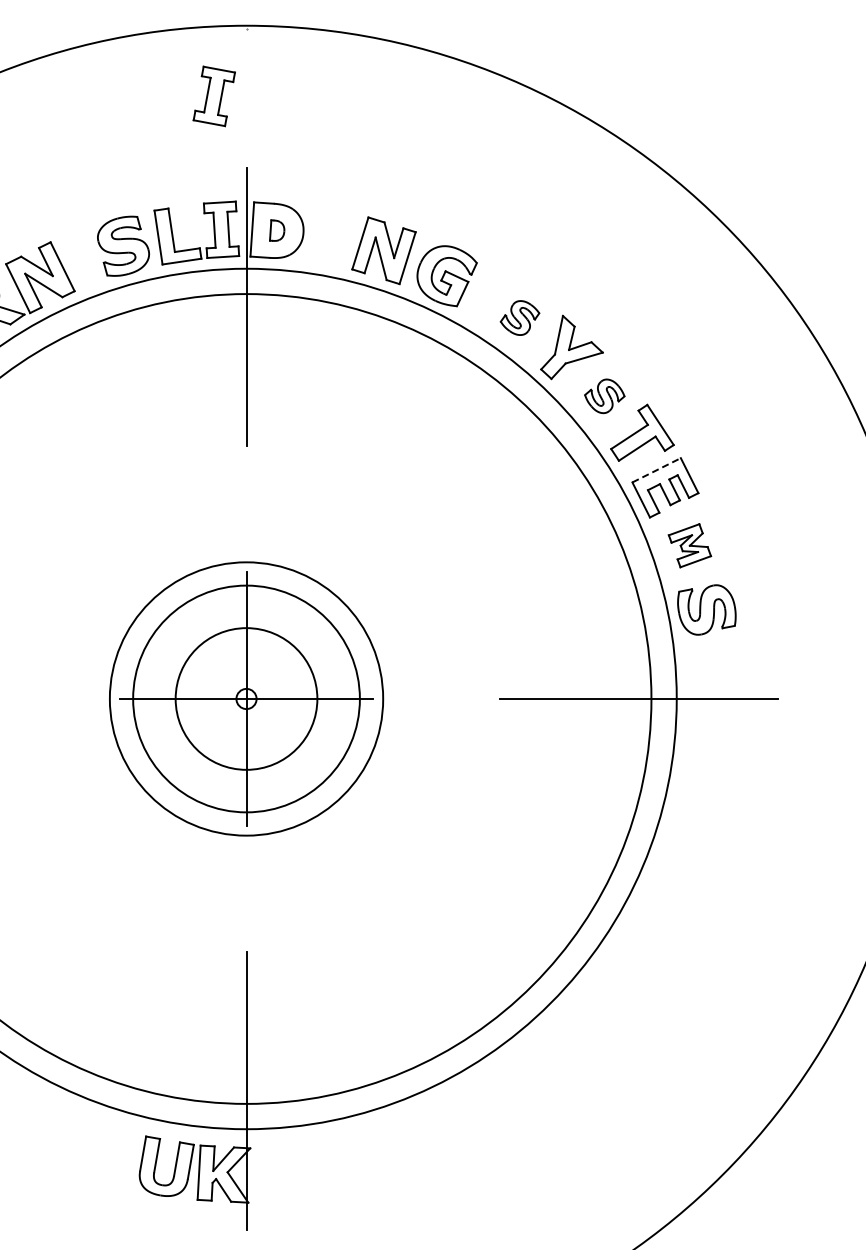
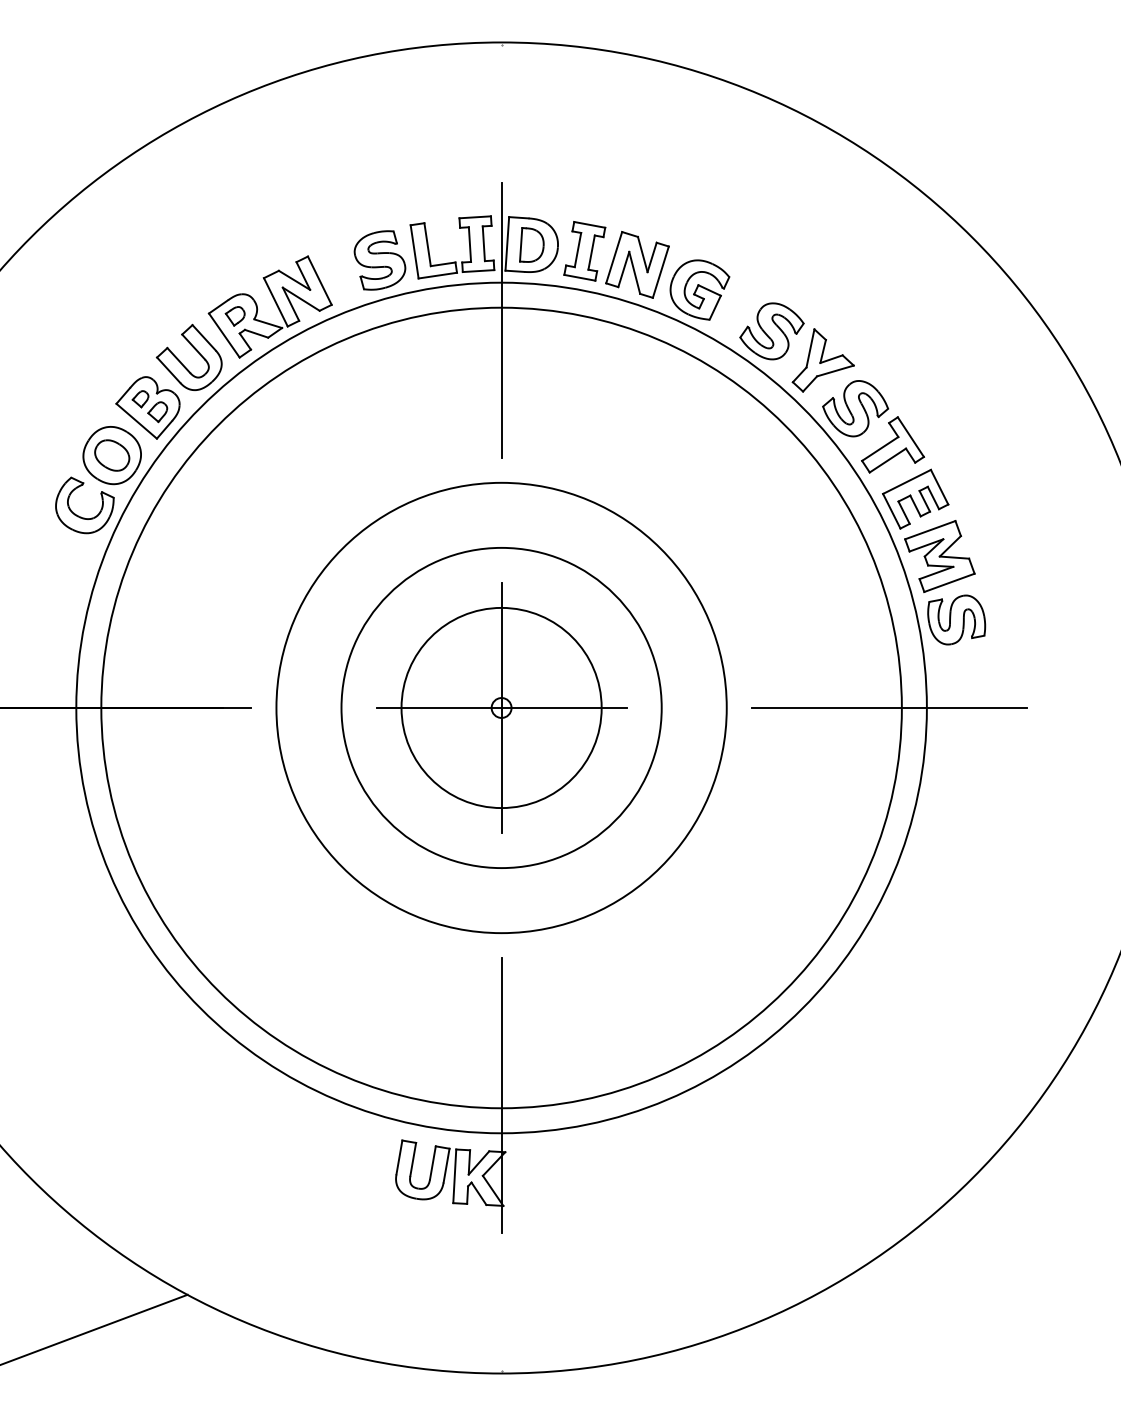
part: (214, 96) -> (584, 251), moved
part: (276, 230) -> (531, 244), size x1.67
part: (519, 318) -> (771, 331), size x1.67
part: (604, 396) -> (855, 408), size x1.67
line: (657, 469) -> (907, 481), dashed -> solid
part: (689, 545) -> (939, 556), size x1.67
circle: (246, 698) -> (501, 707), size x1.43
circle: (246, 698) -> (501, 707), size x1.43
circle: (246, 698) -> (501, 707), size x1.67

